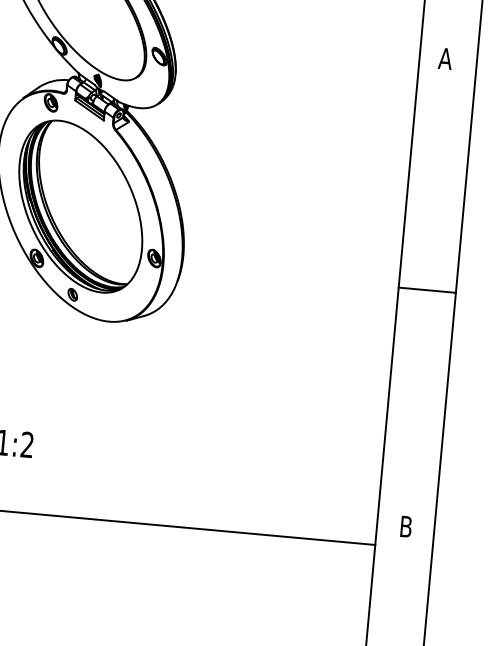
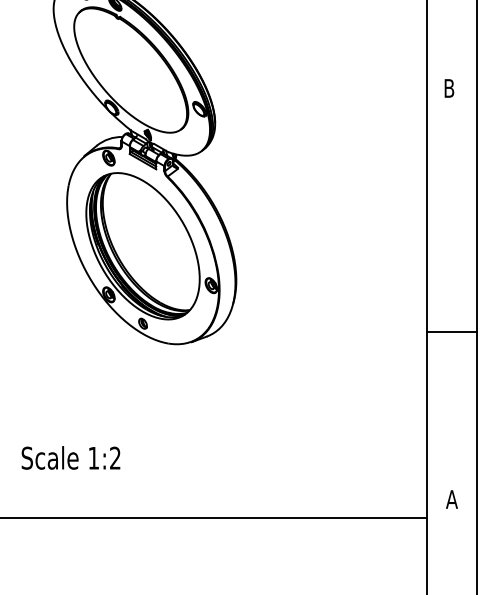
text: (445, 58) -> (449, 88), A -> B
line: (427, 290) -> (451, 331), moved
text: (405, 526) -> (451, 499), B -> A

